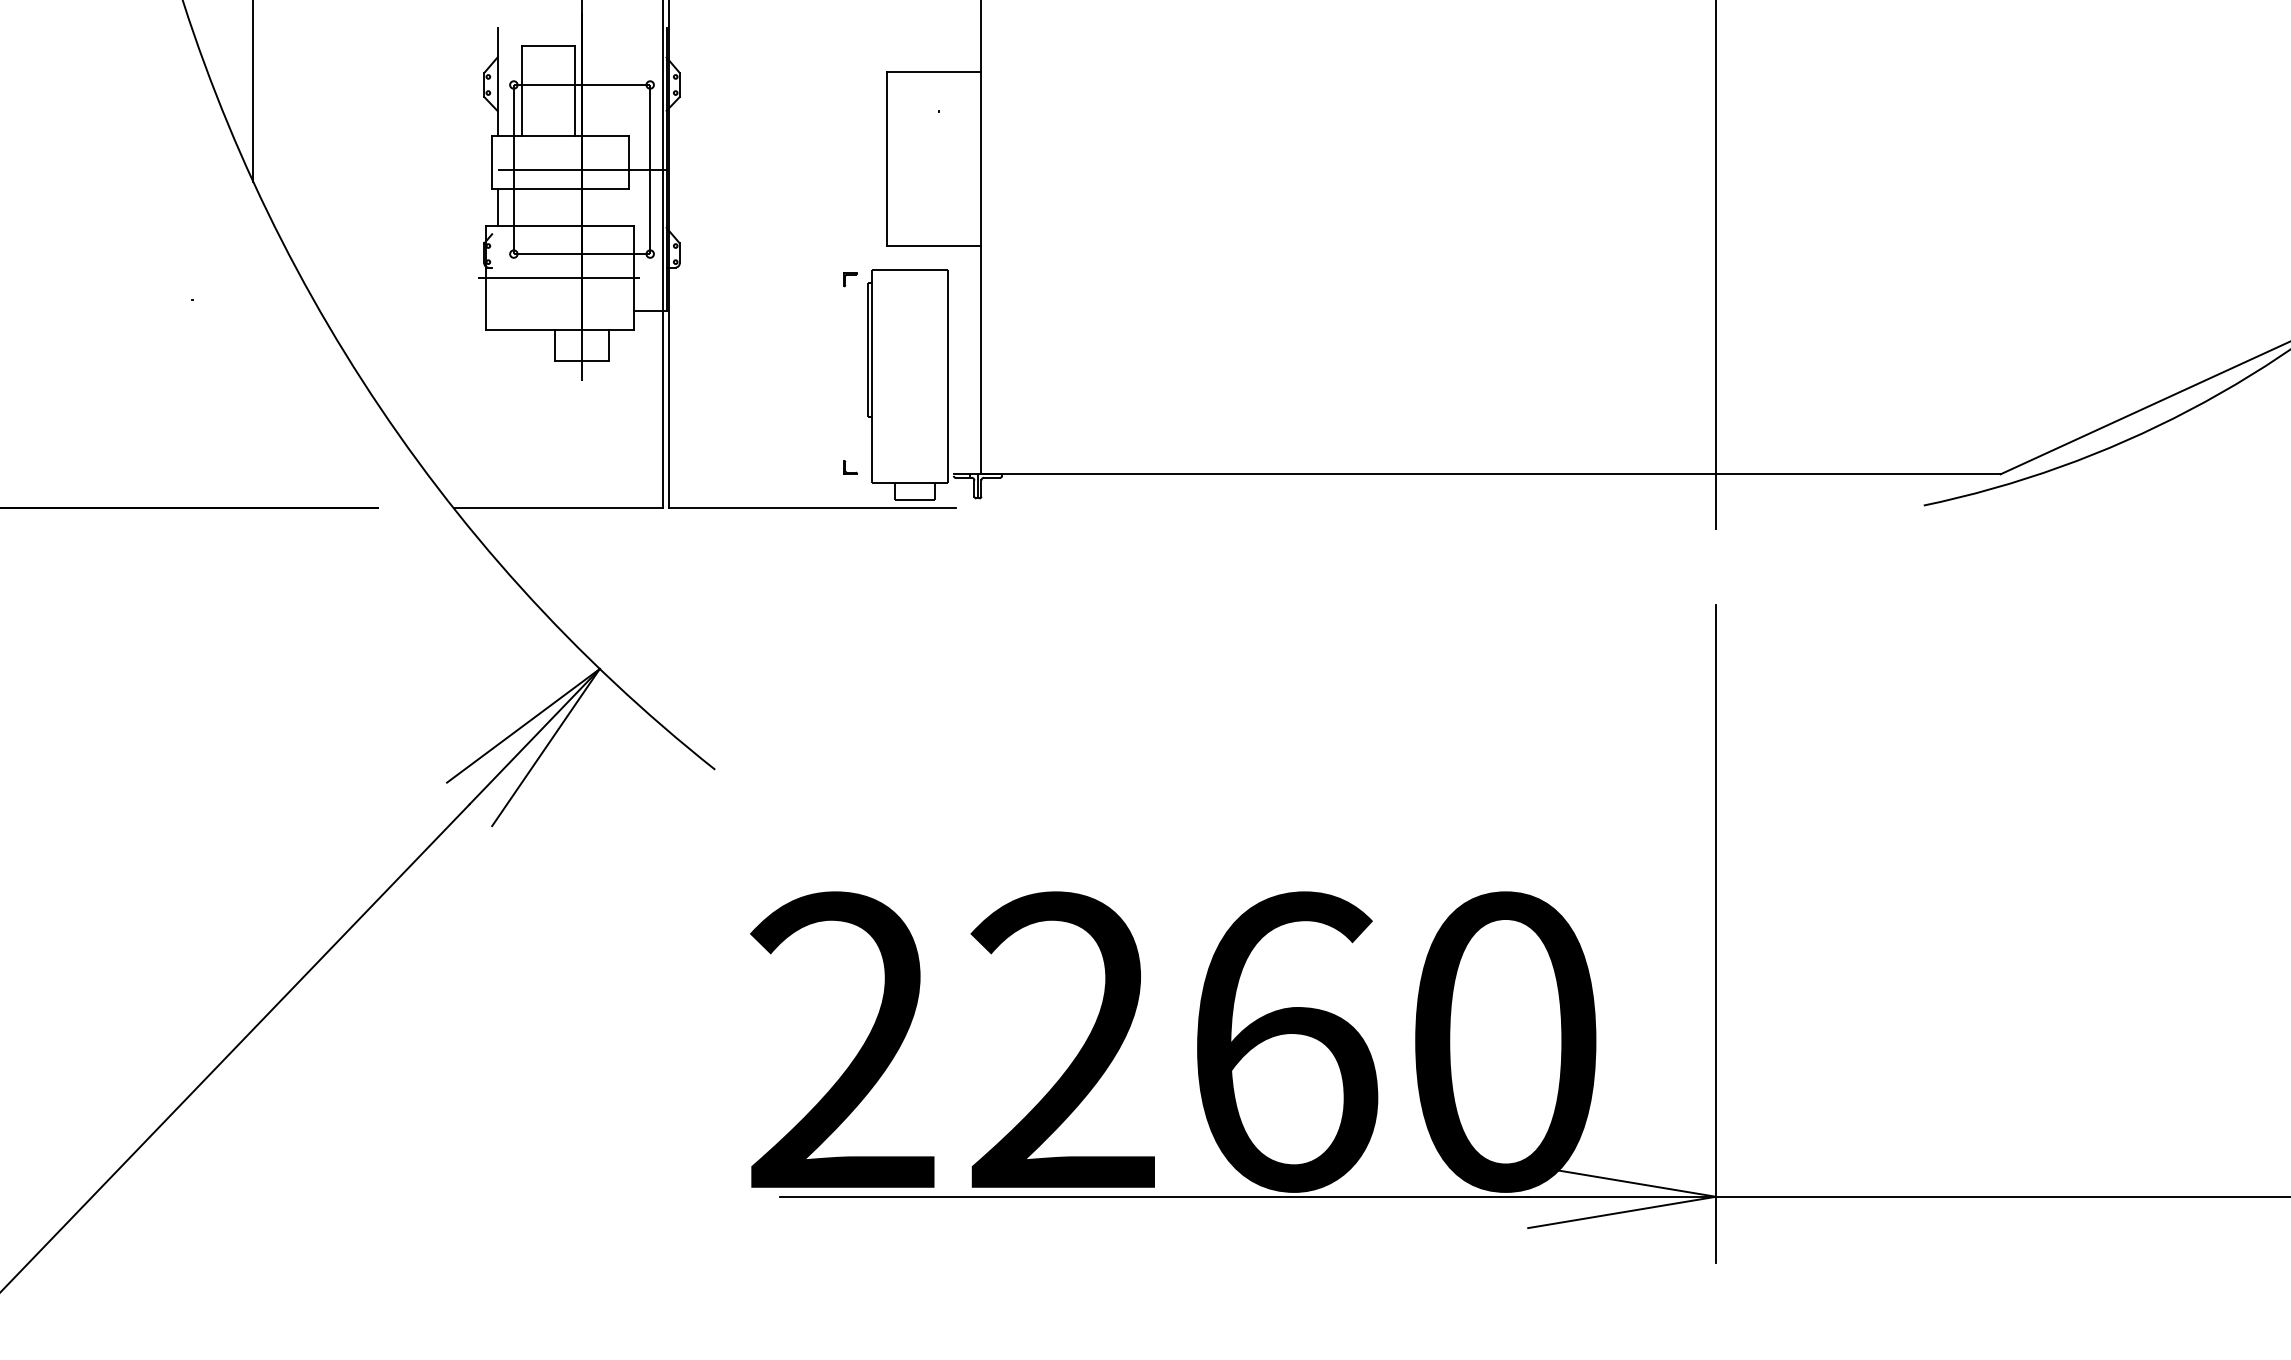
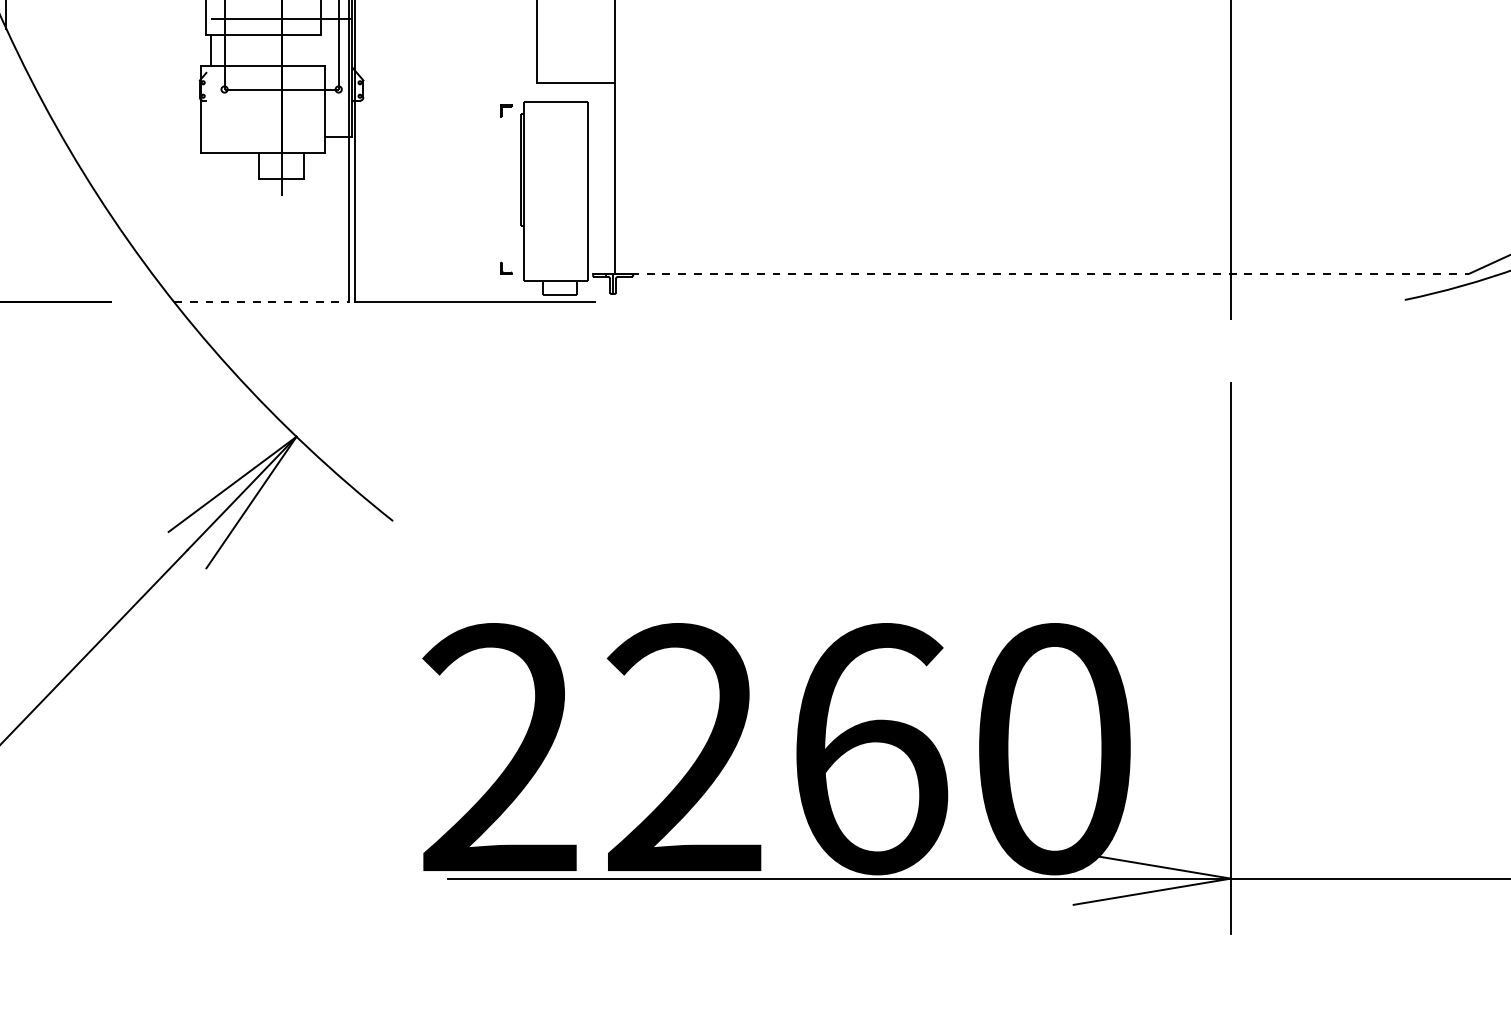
line: (558, 278) -> (261, 109), removed
line: (1490, 474) -> (1042, 274), solid -> dashed
line: (558, 507) -> (261, 301), solid -> dashed

